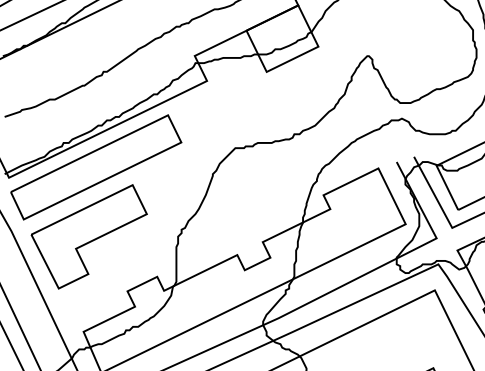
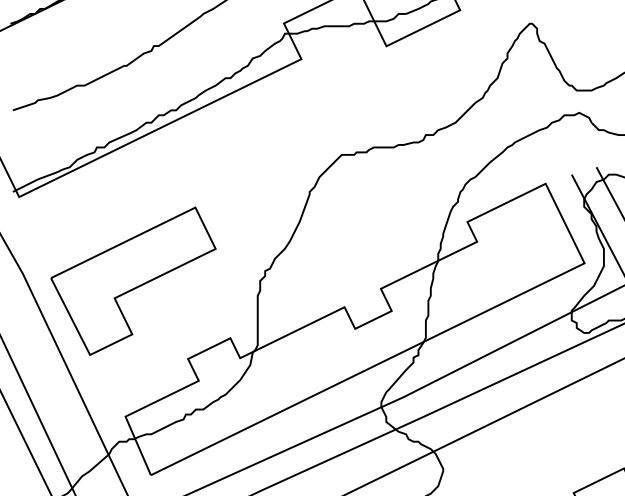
part: (96, 167) -> (143, 182), removed

